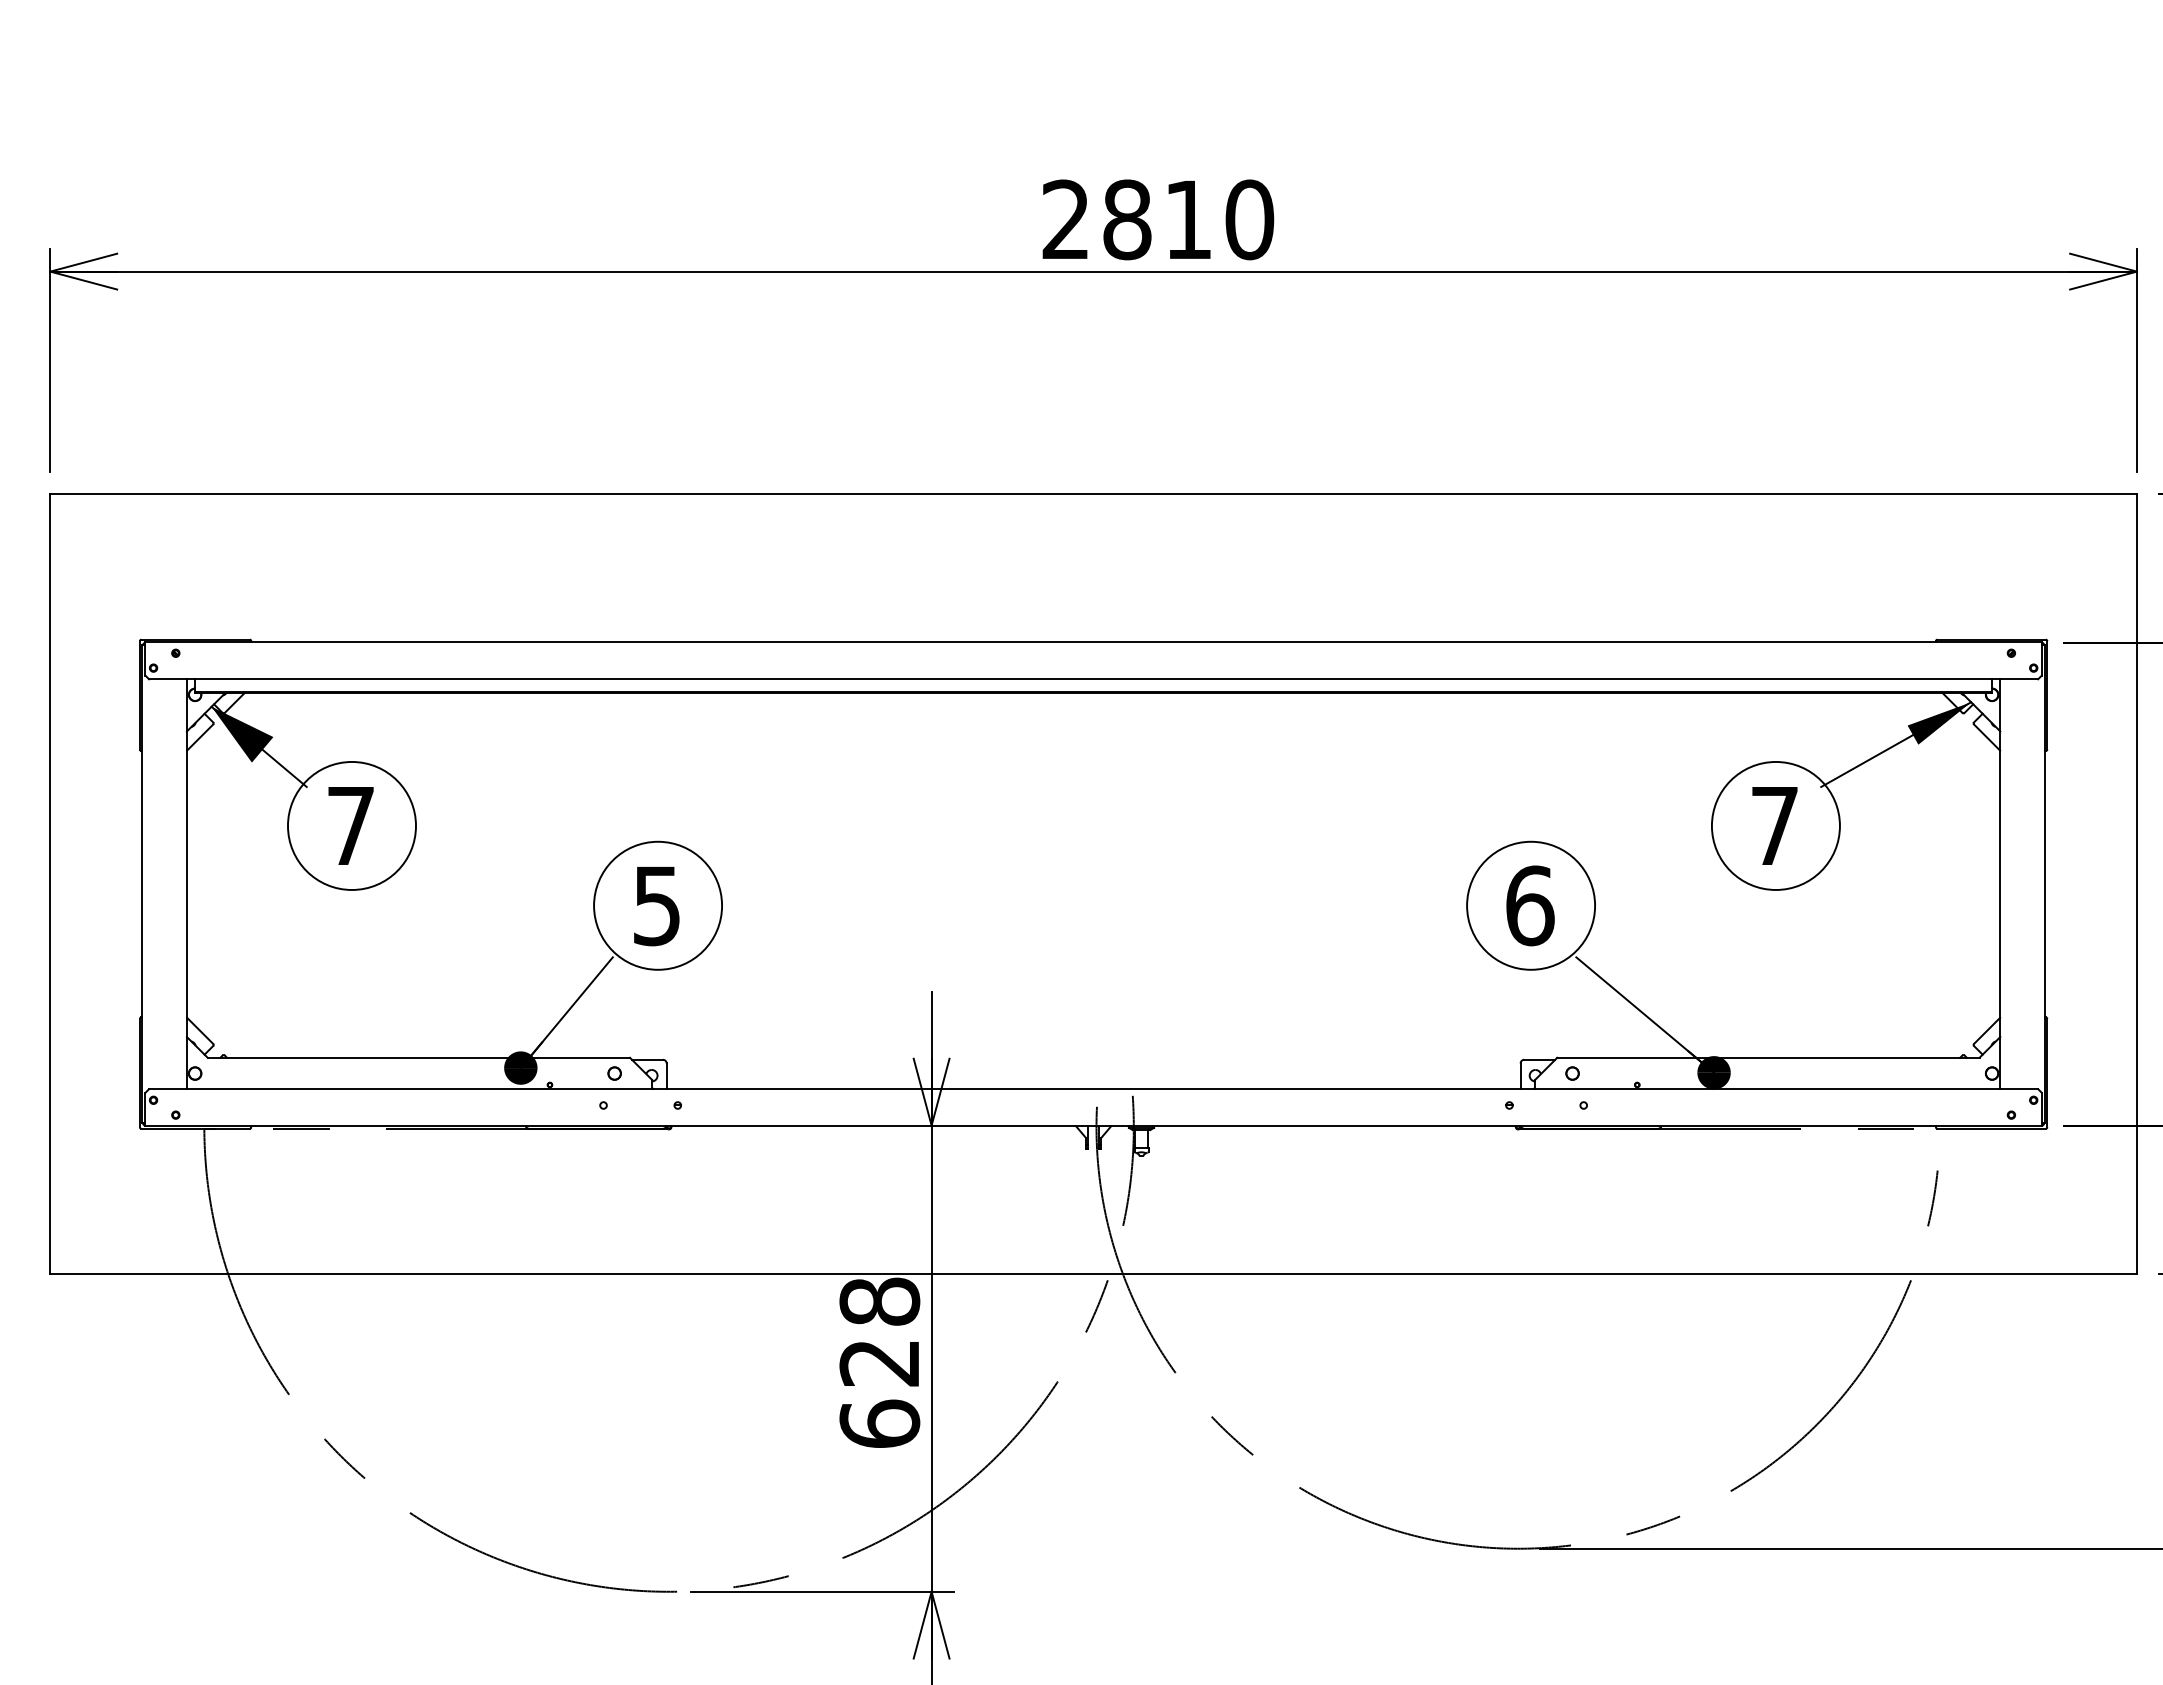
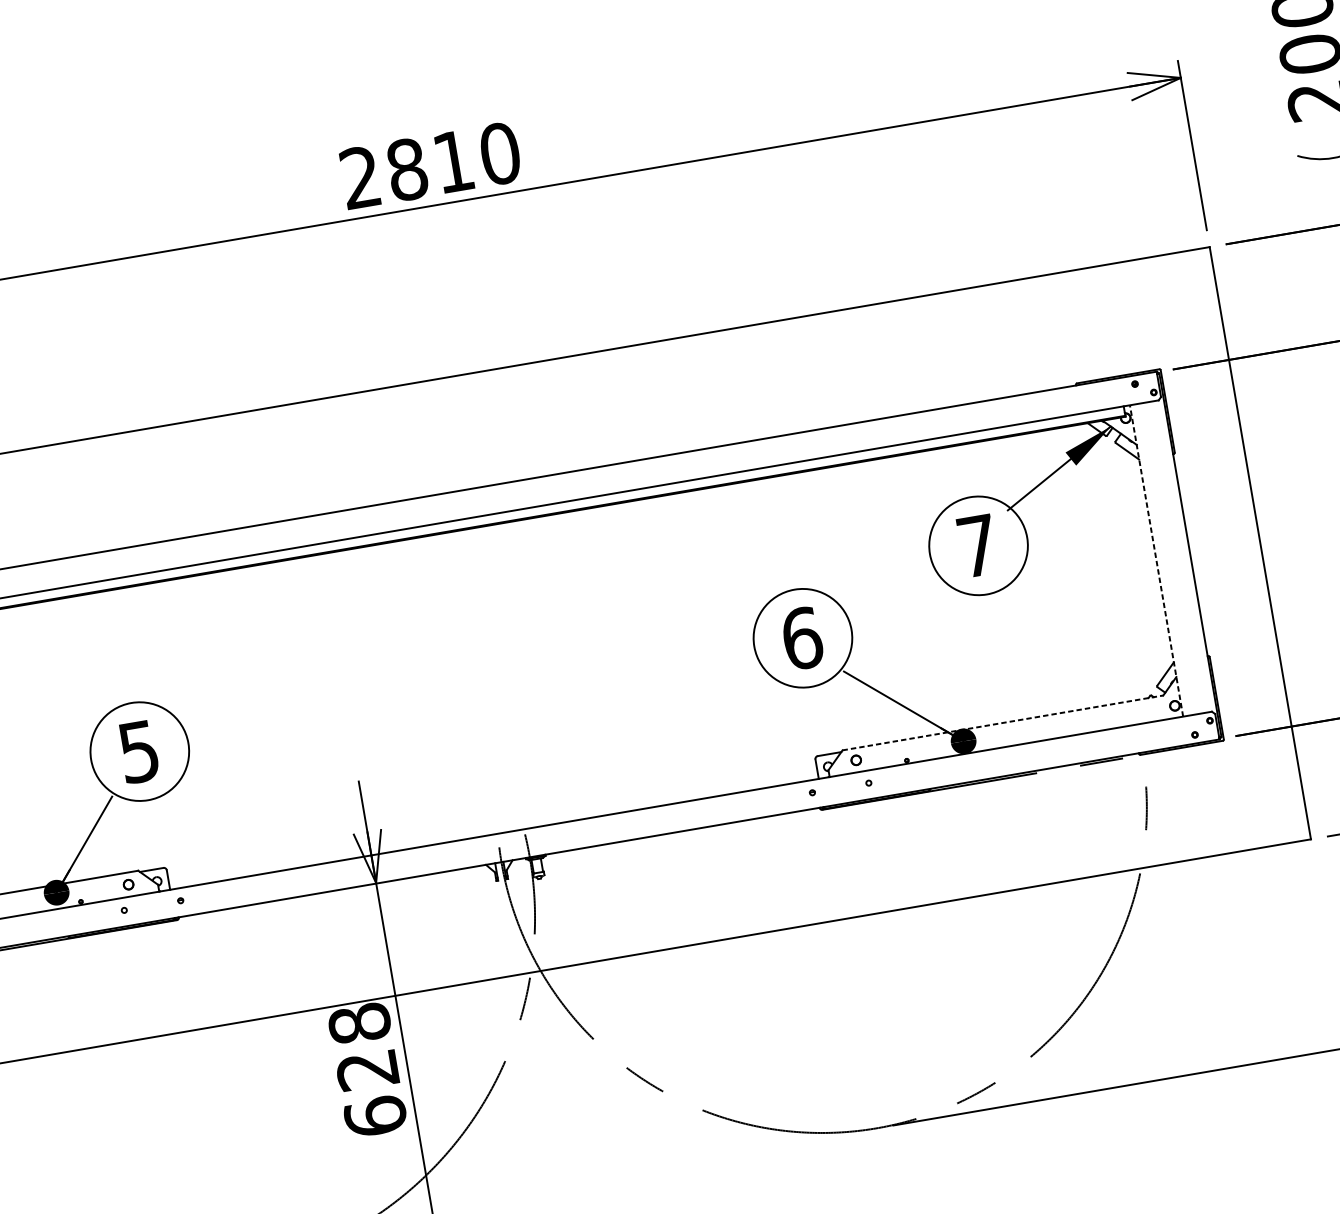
line: (2000, 884) -> (1156, 561), solid -> dashed
line: (1768, 1057) -> (1002, 722), solid -> dashed

